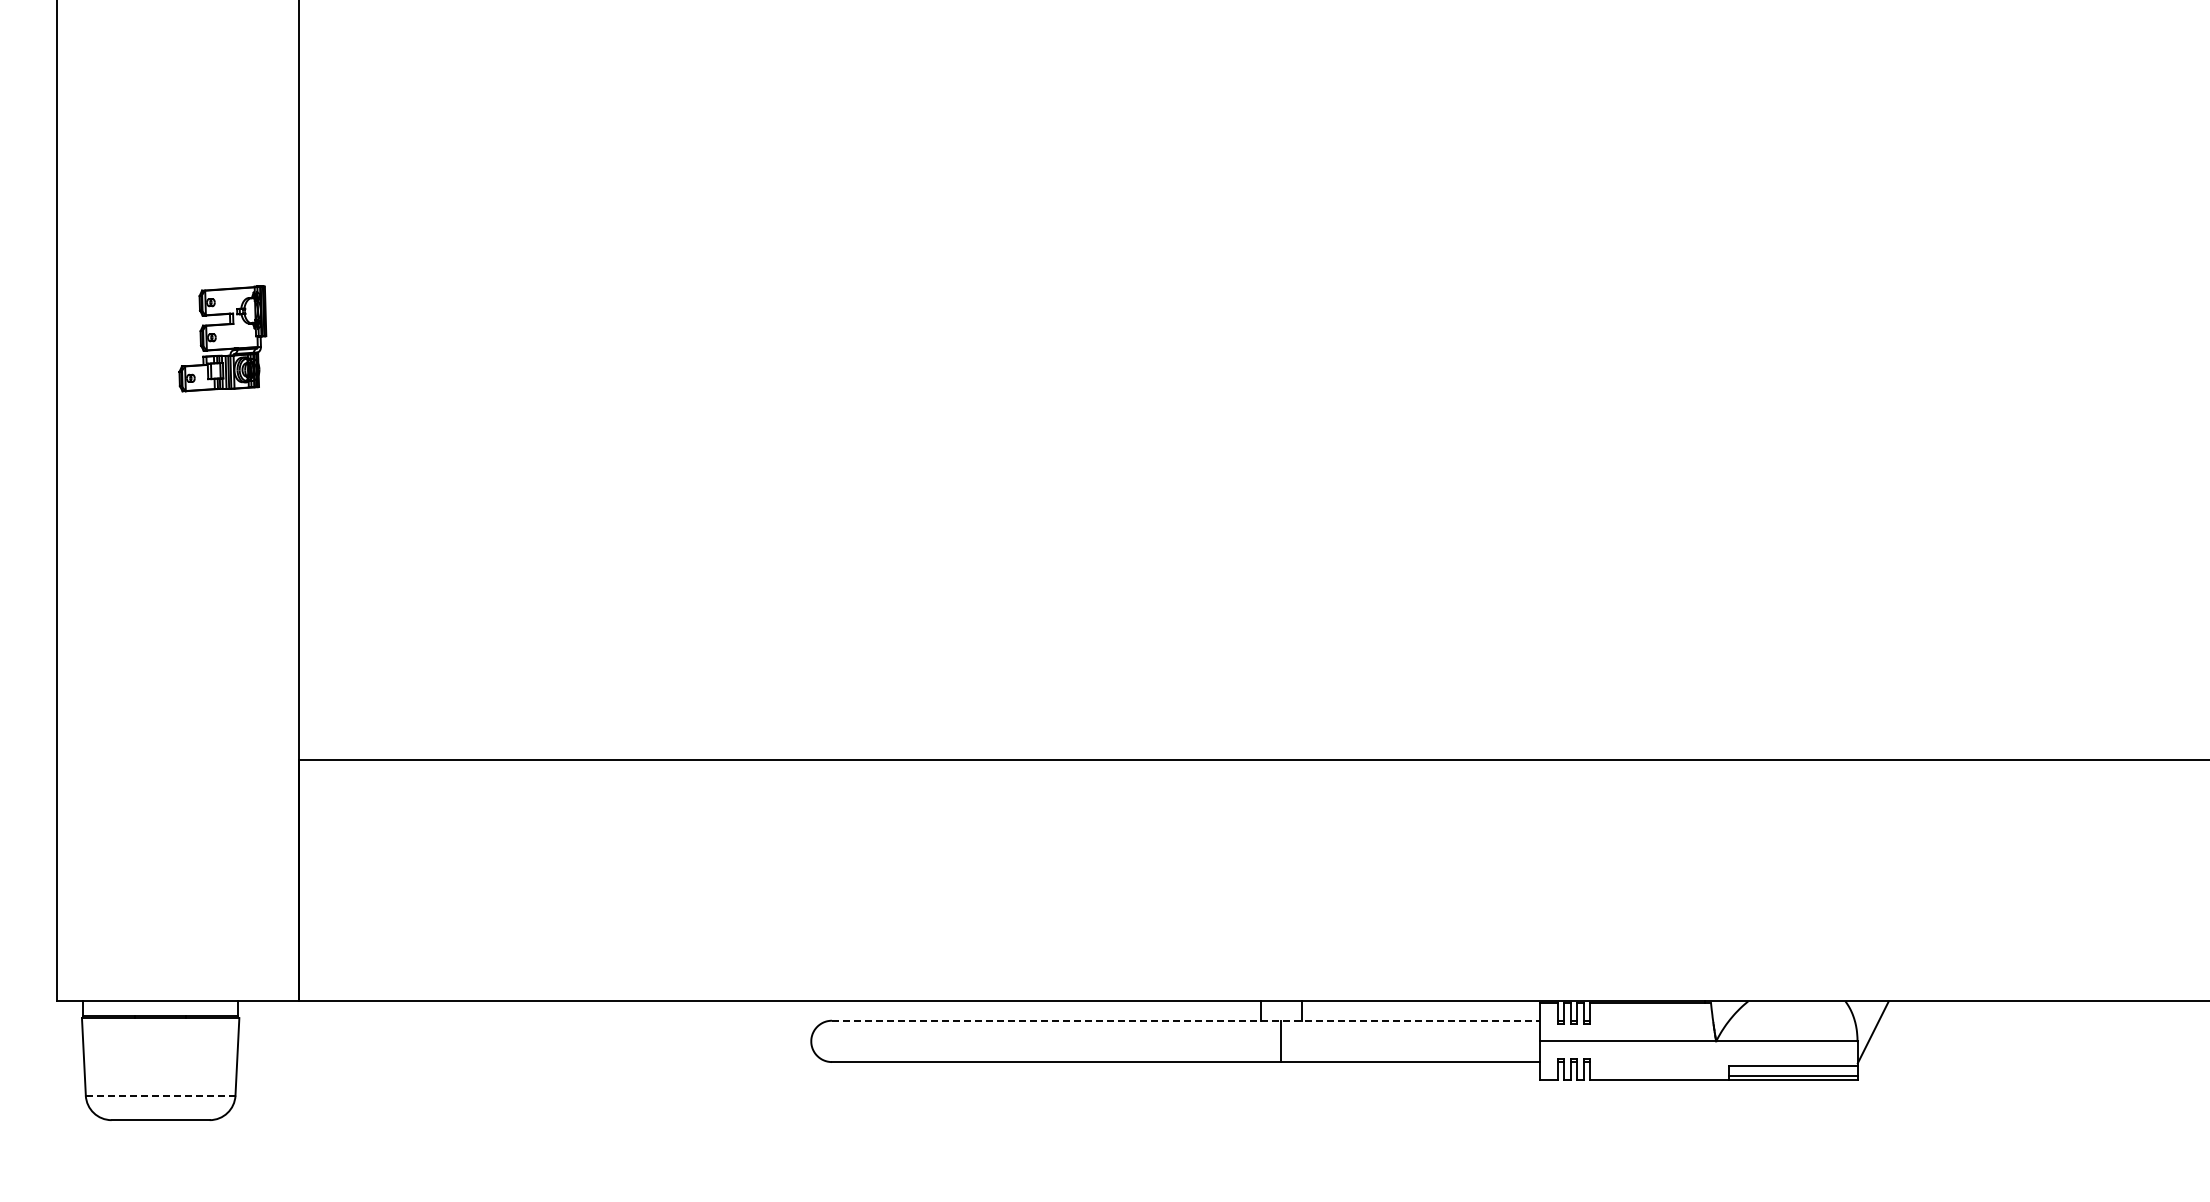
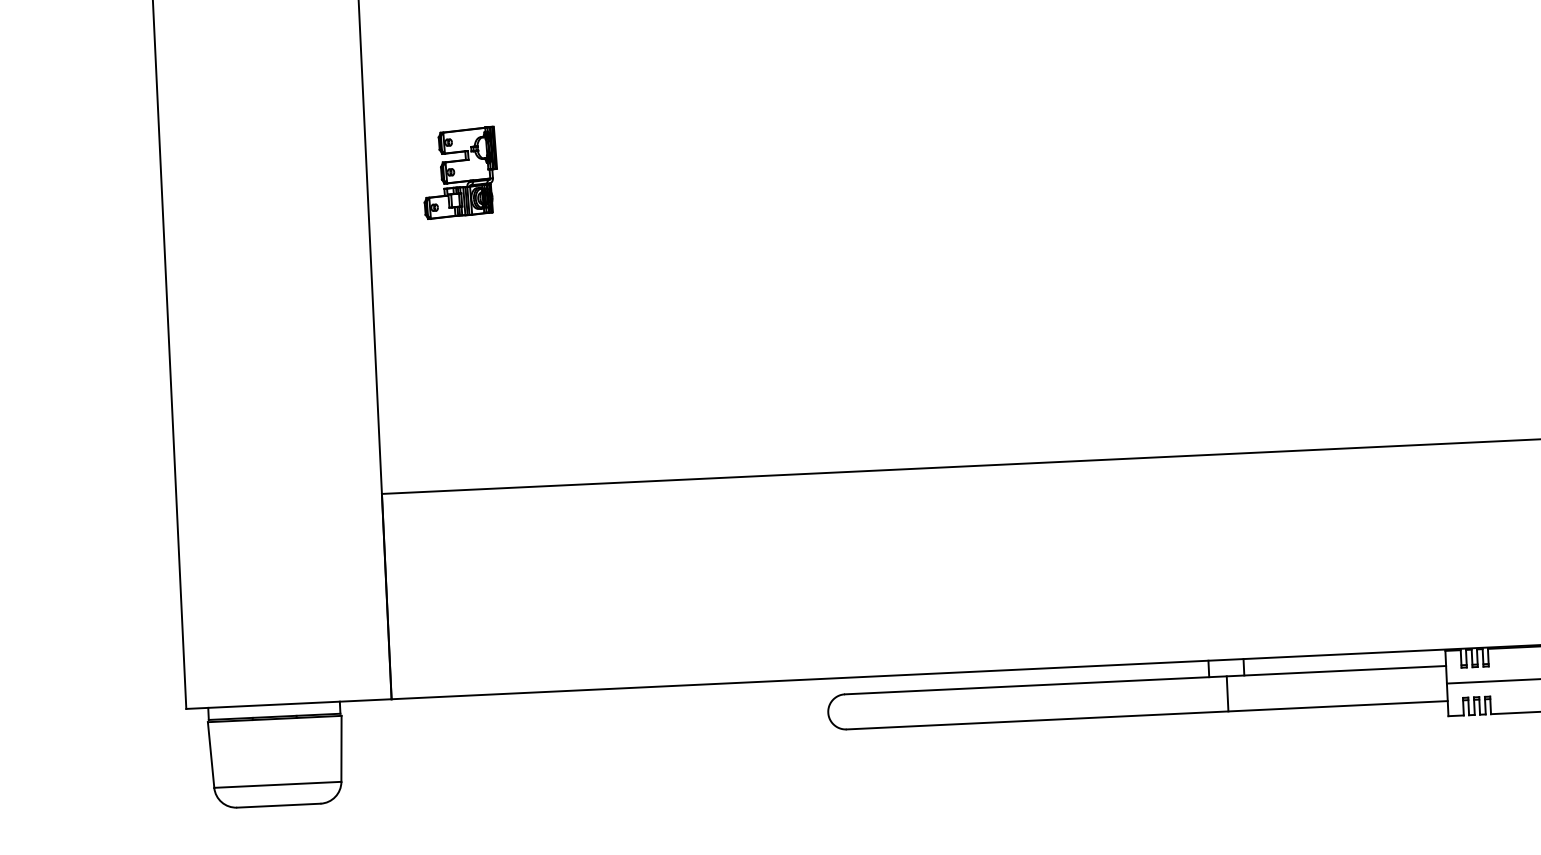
part: (222, 338) -> (459, 172), moved
line: (1185, 1020) -> (1145, 679), dashed -> solid
line: (160, 1095) -> (277, 784), dashed -> solid

